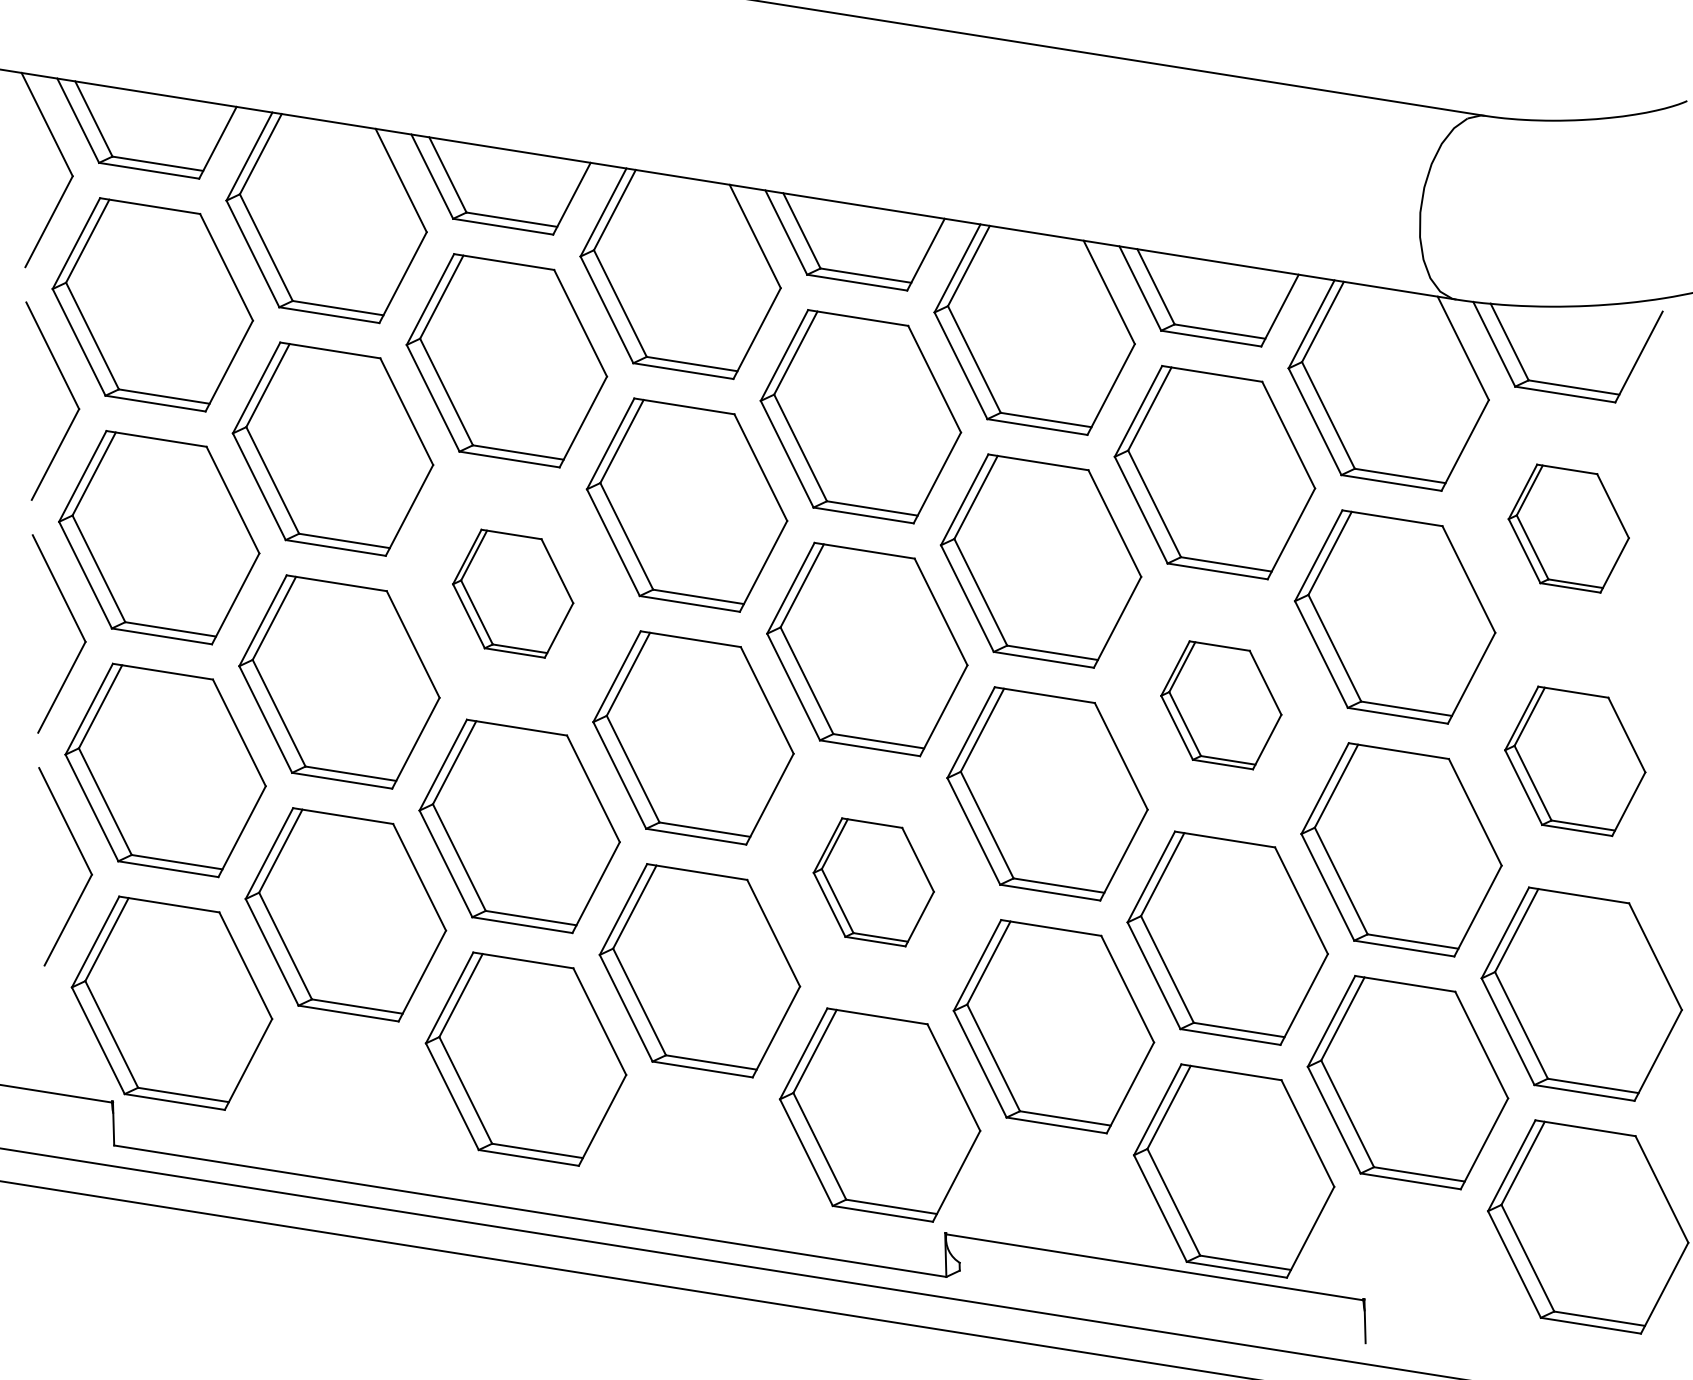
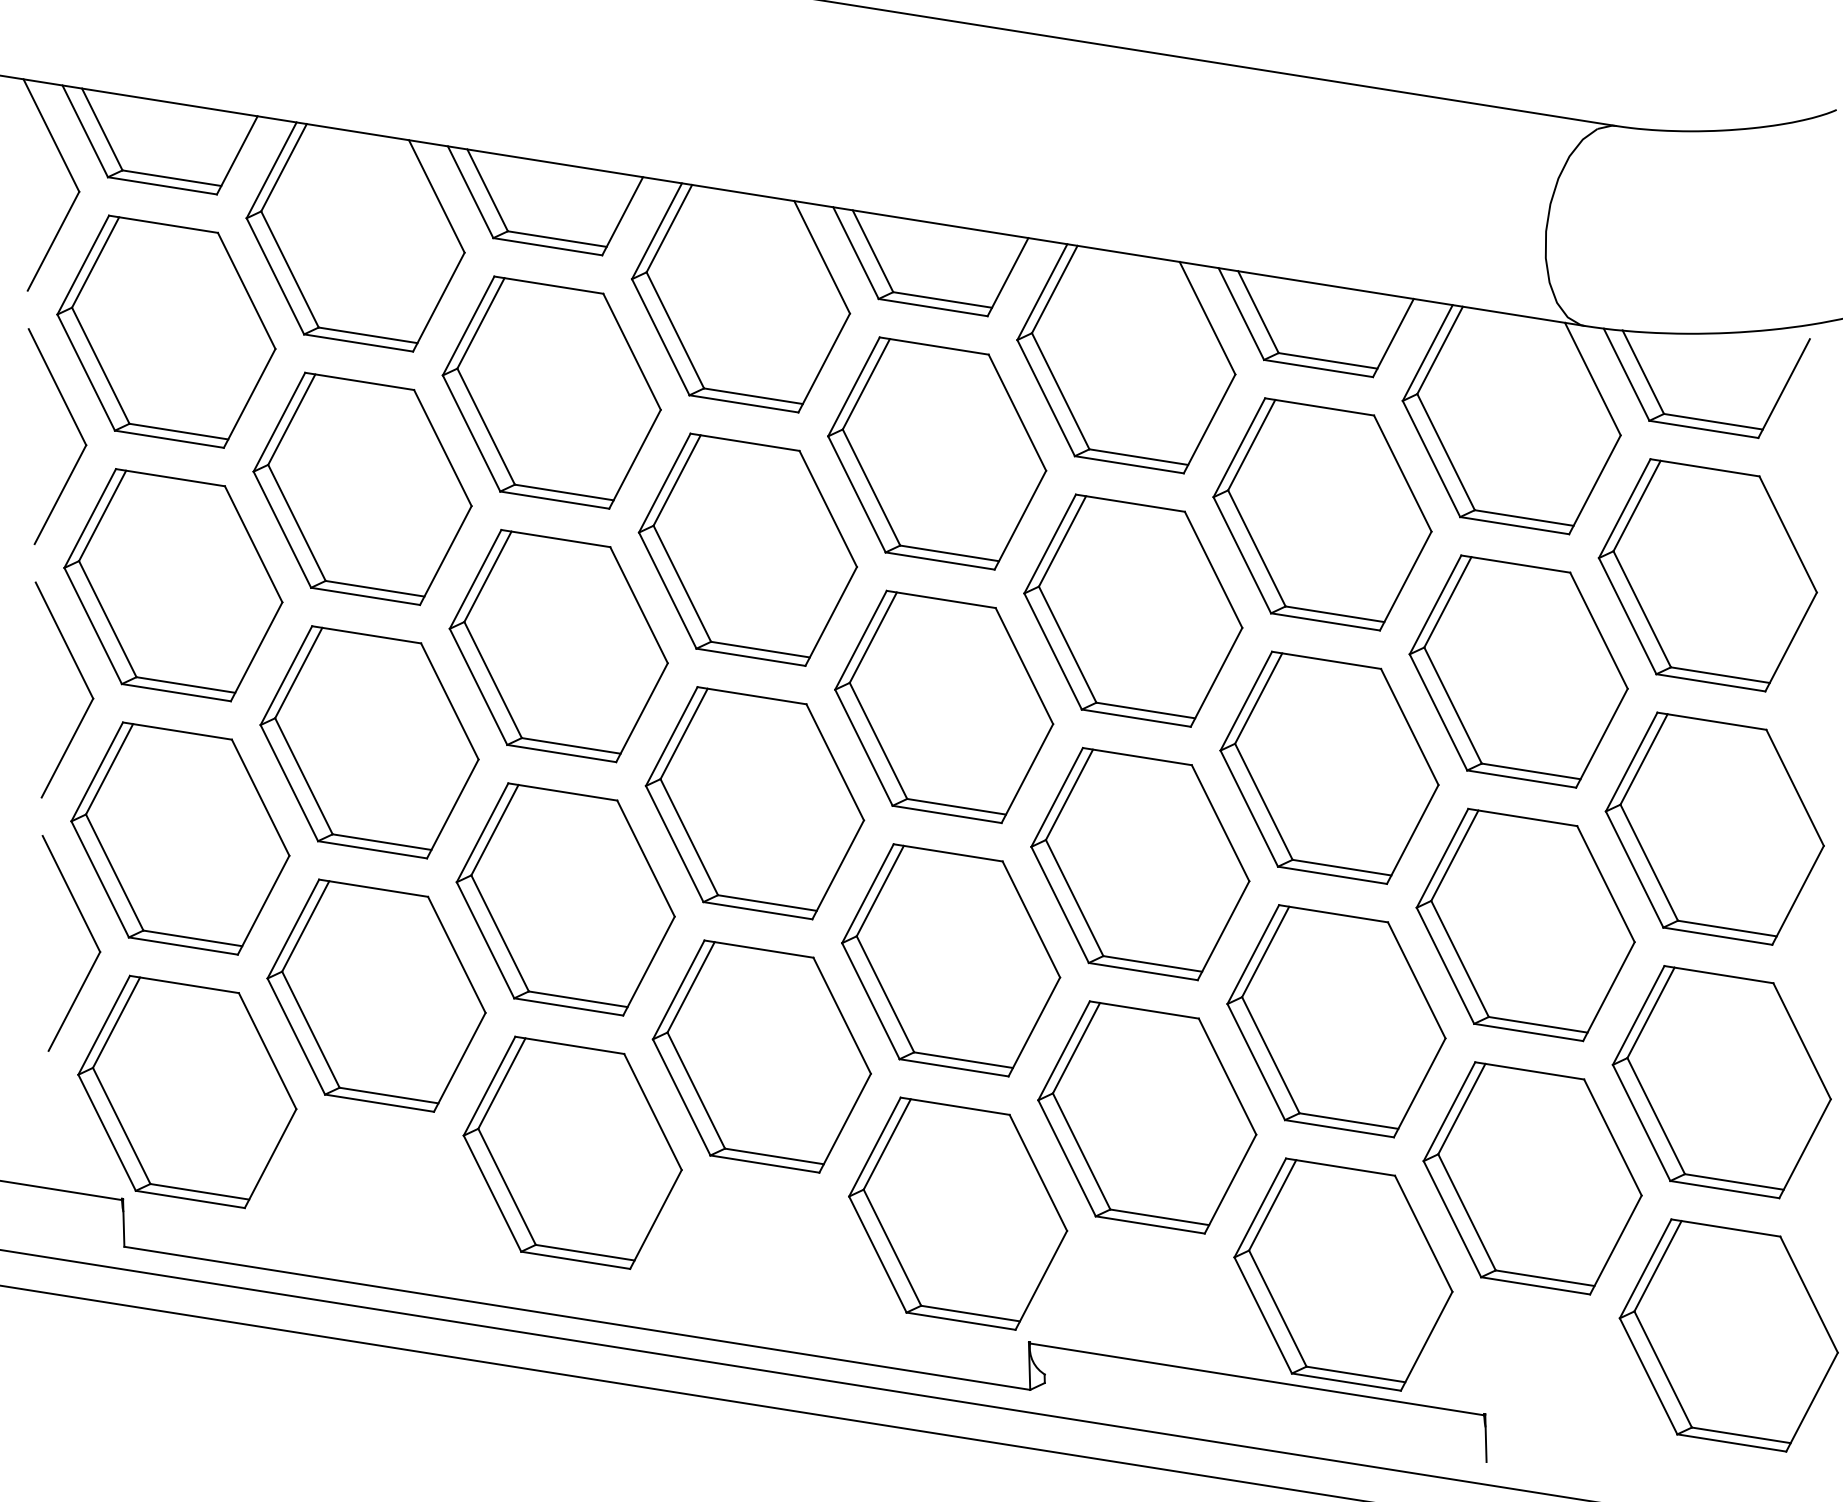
part: (1568, 528) -> (1707, 575), size x1.67
part: (513, 593) -> (558, 646), size x1.67
part: (1221, 705) -> (1329, 767), size x1.67
part: (1575, 761) -> (1714, 828), size x1.43
part: (874, 882) -> (951, 960), size x1.67

